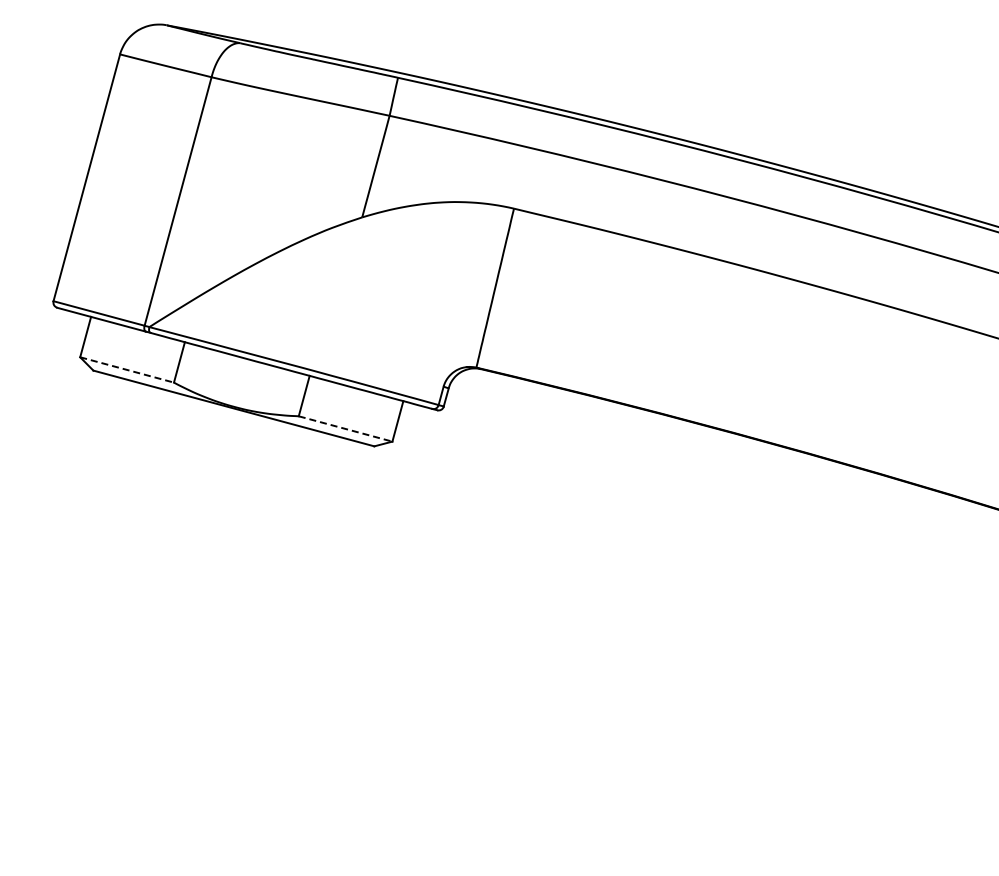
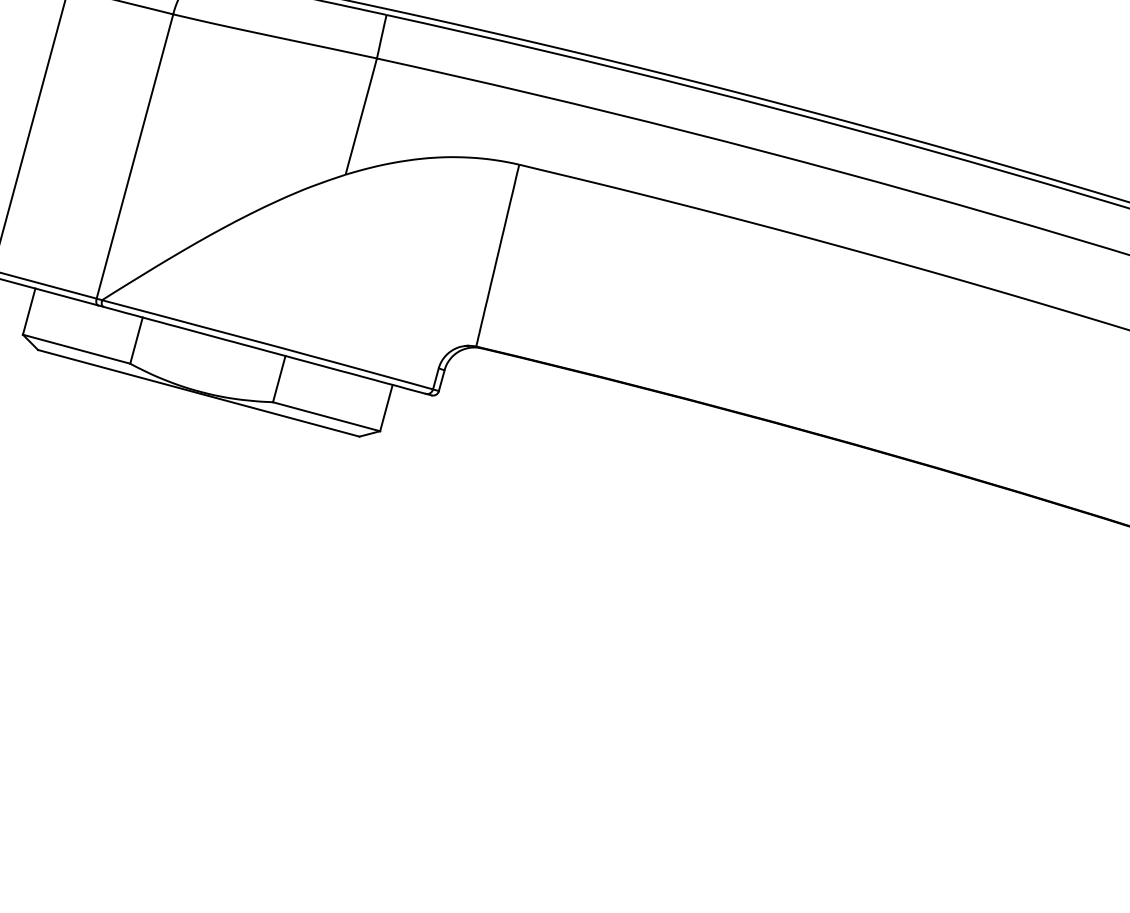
line: (127, 369) -> (77, 348), dashed -> solid
line: (345, 428) -> (326, 416), dashed -> solid

